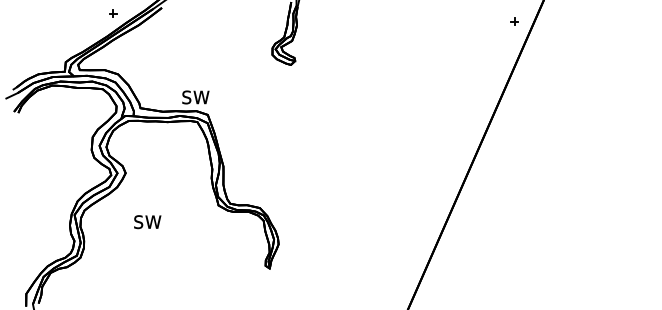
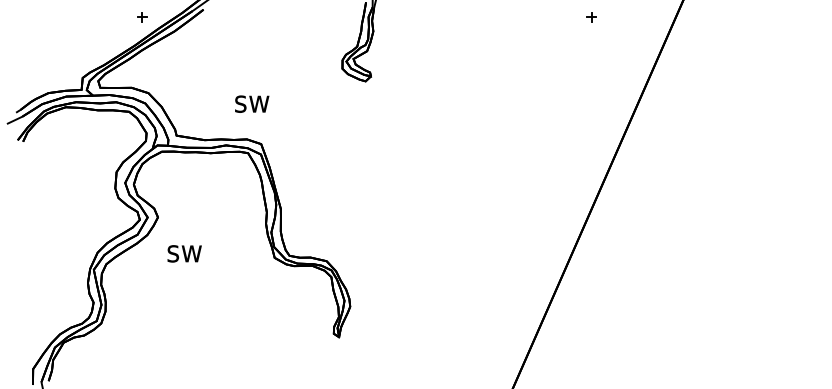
part: (514, 22) -> (591, 17), moved
text: (196, 96) -> (252, 103), moved
text: (147, 221) -> (184, 253), moved

